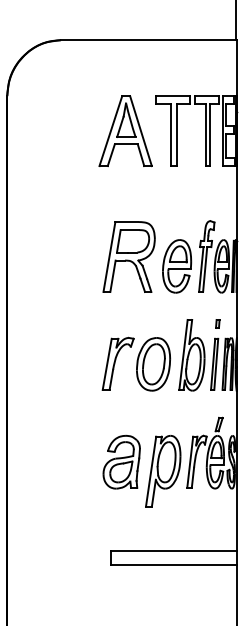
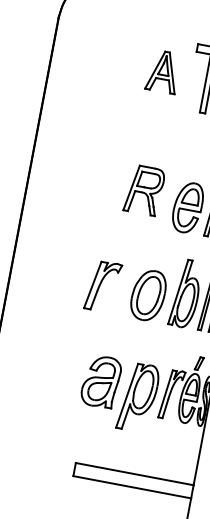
part: (125, 131) -> (163, 71), size x0.6
part: (128, 256) -> (144, 189), size x0.7
part: (117, 363) -> (102, 285), moved

